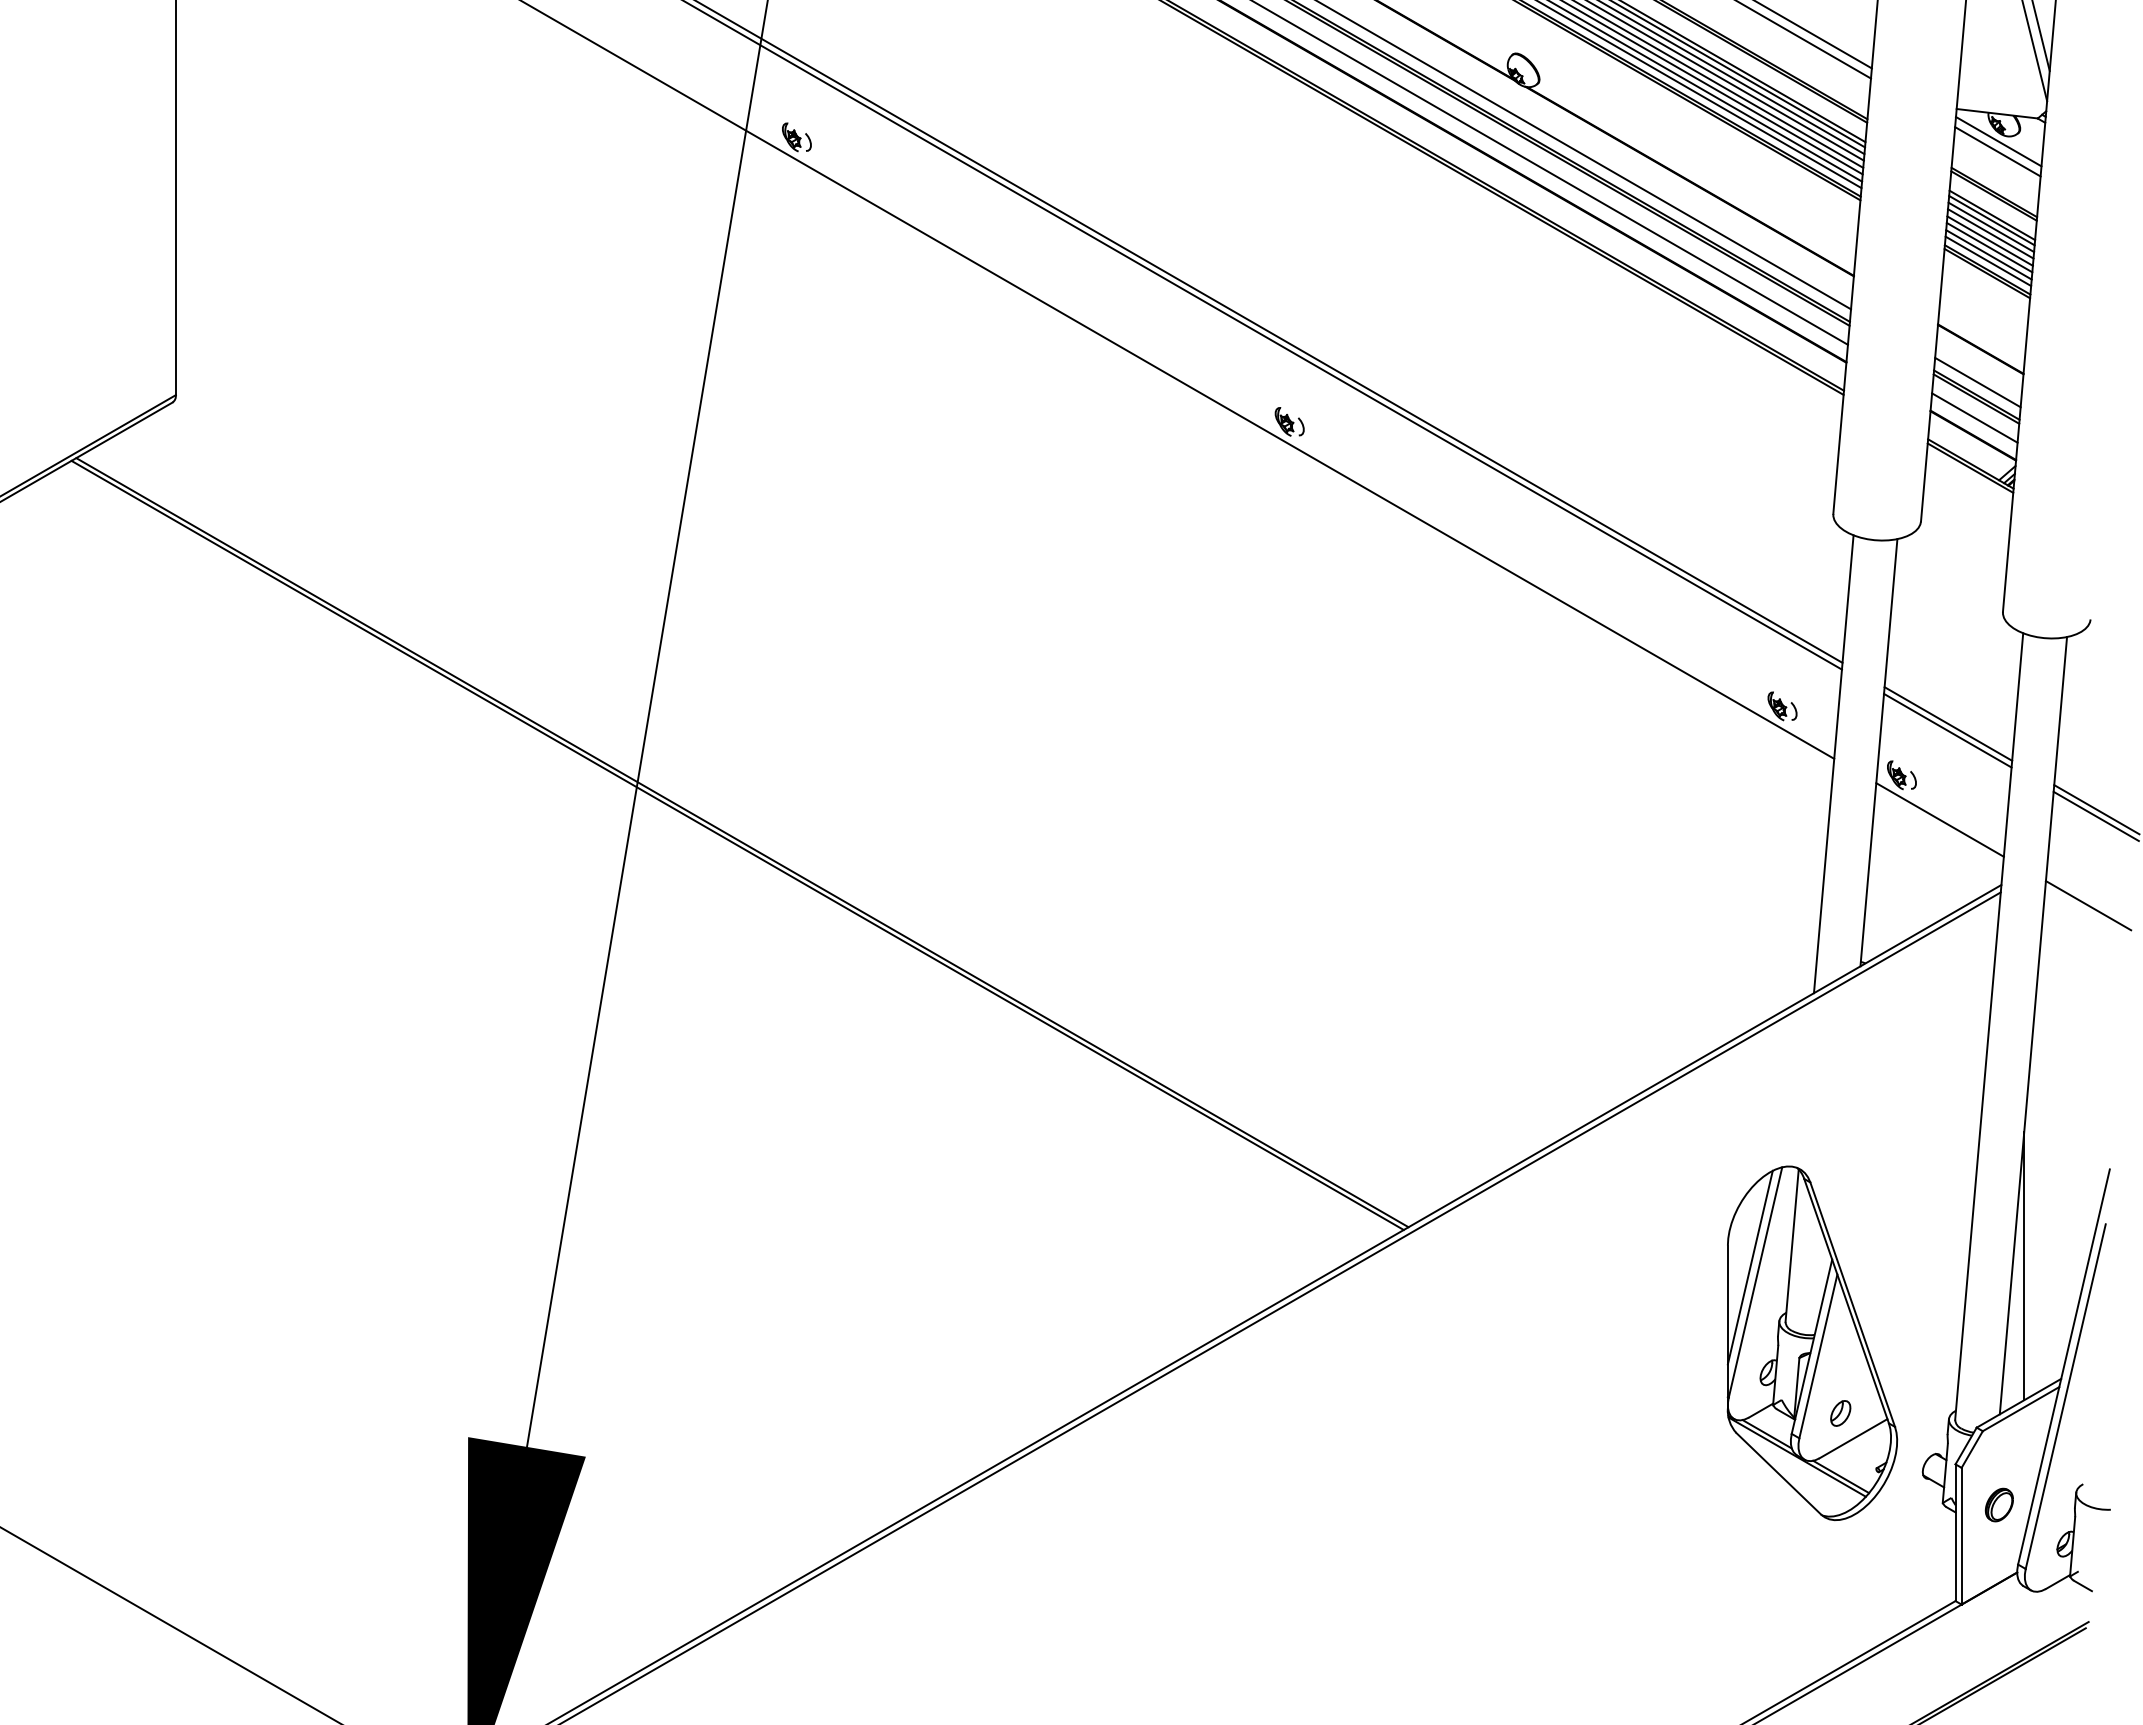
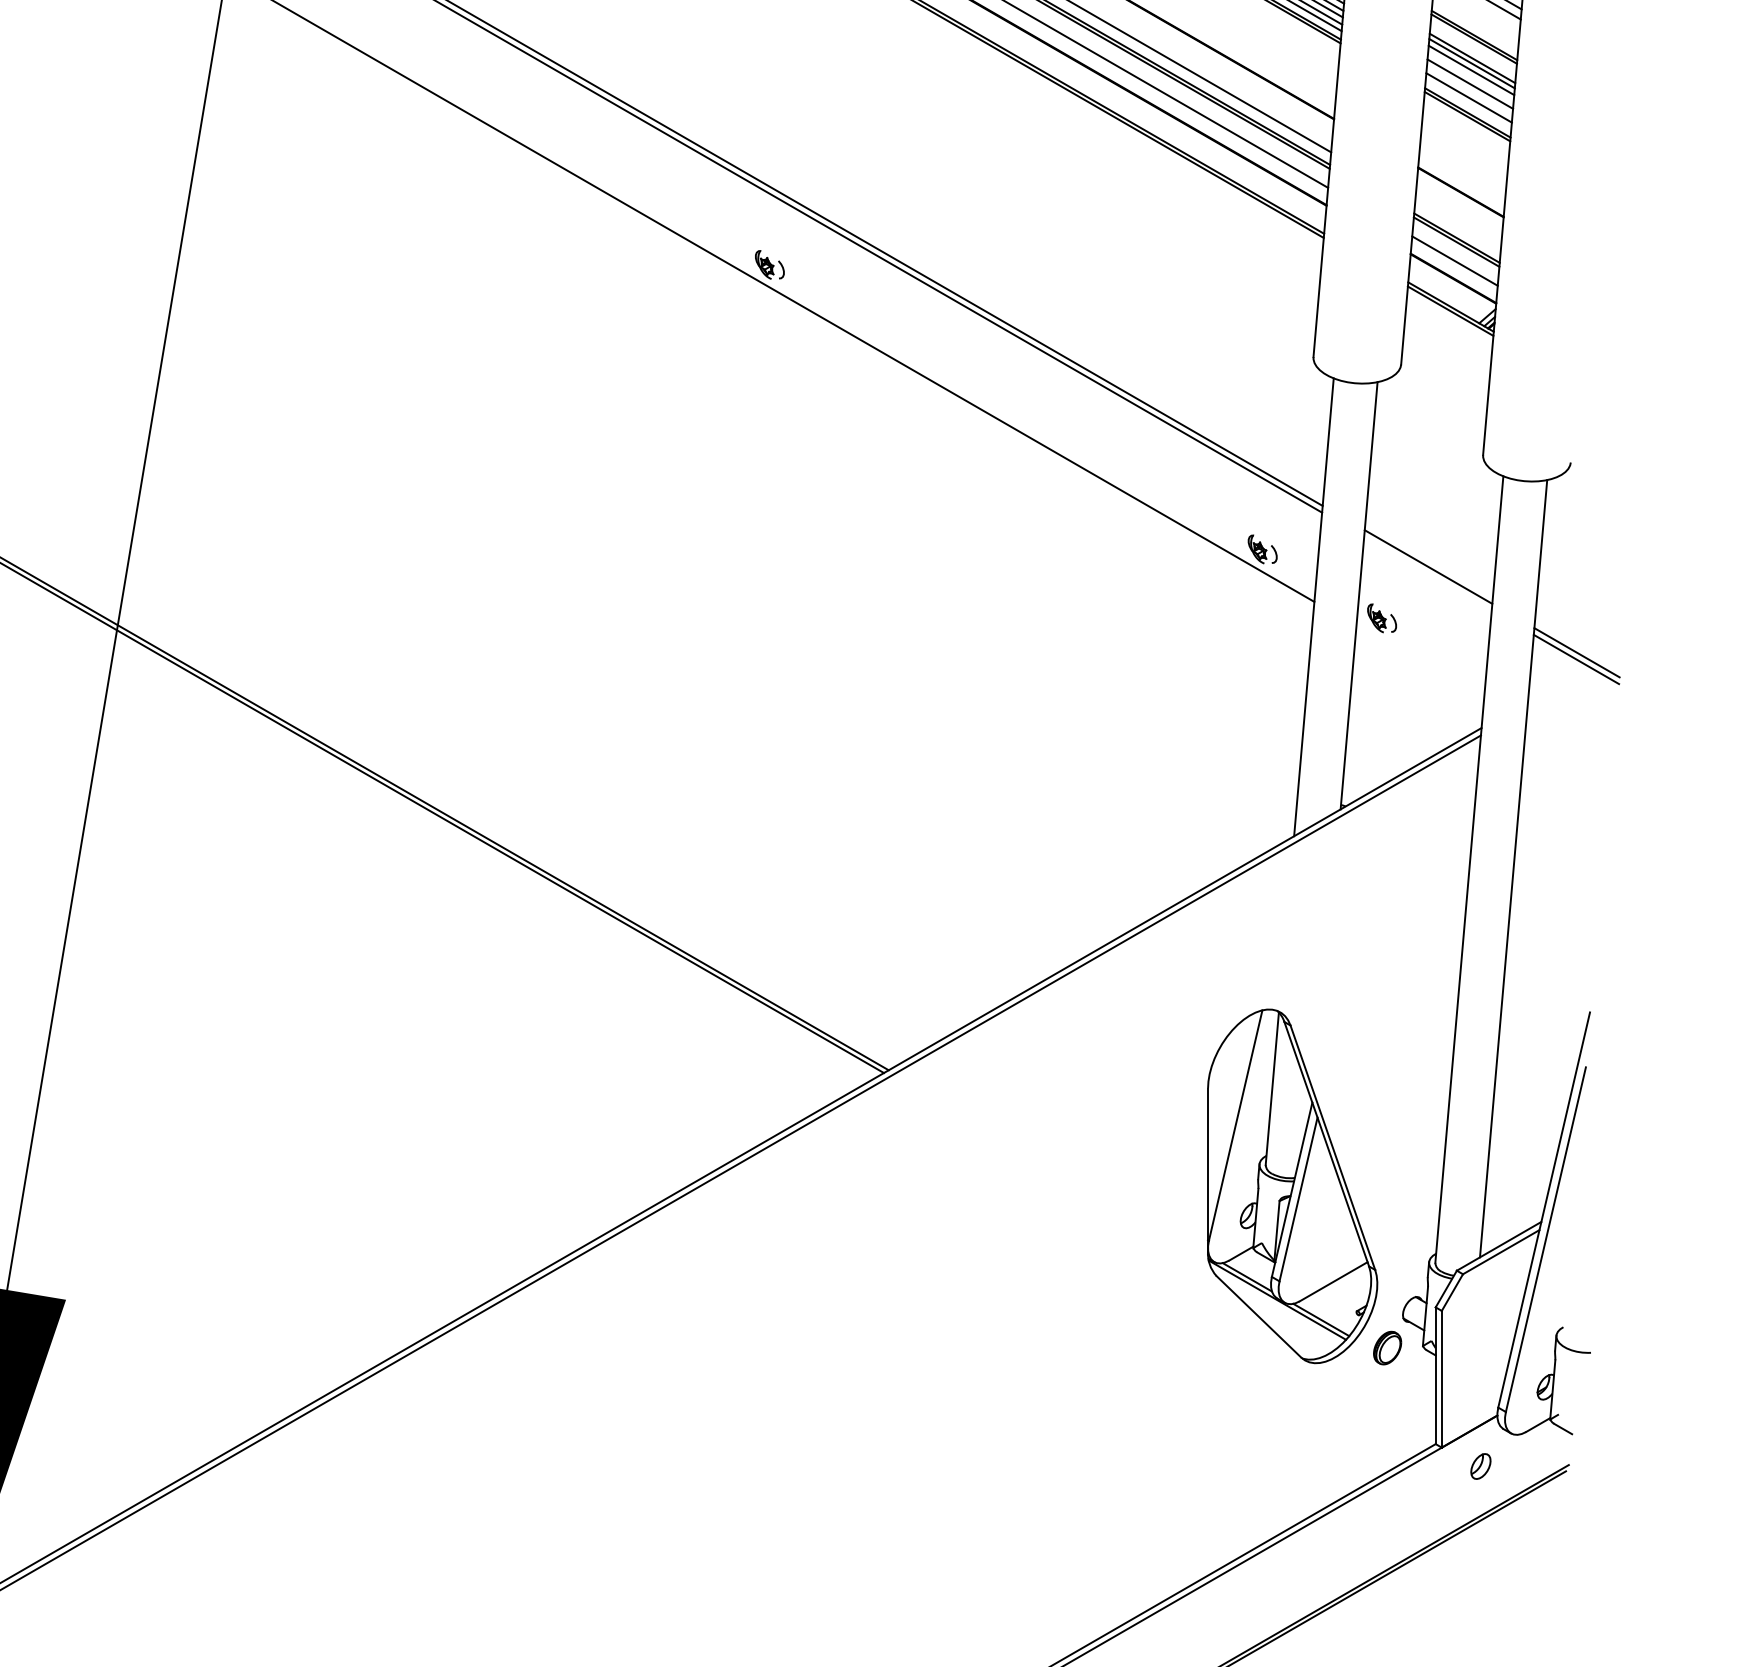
line: (1990, 233) -> (1470, 76), removed
line: (1989, 247) -> (1469, 90), removed
line: (1988, 261) -> (1468, 104), removed
line: (1977, 382) -> (1457, 225), removed
line: (1947, 730) -> (1427, 573), removed
line: (1939, 819) -> (1419, 662), removed
line: (2088, 905) -> (1568, 748), removed
line: (2024, 1266) -> (1504, 1109), removed
line: (1749, 1267) -> (1229, 1110), removed
part: (1840, 1413) -> (1480, 1466), moved
part: (1998, 1504) -> (1386, 1347), moved

